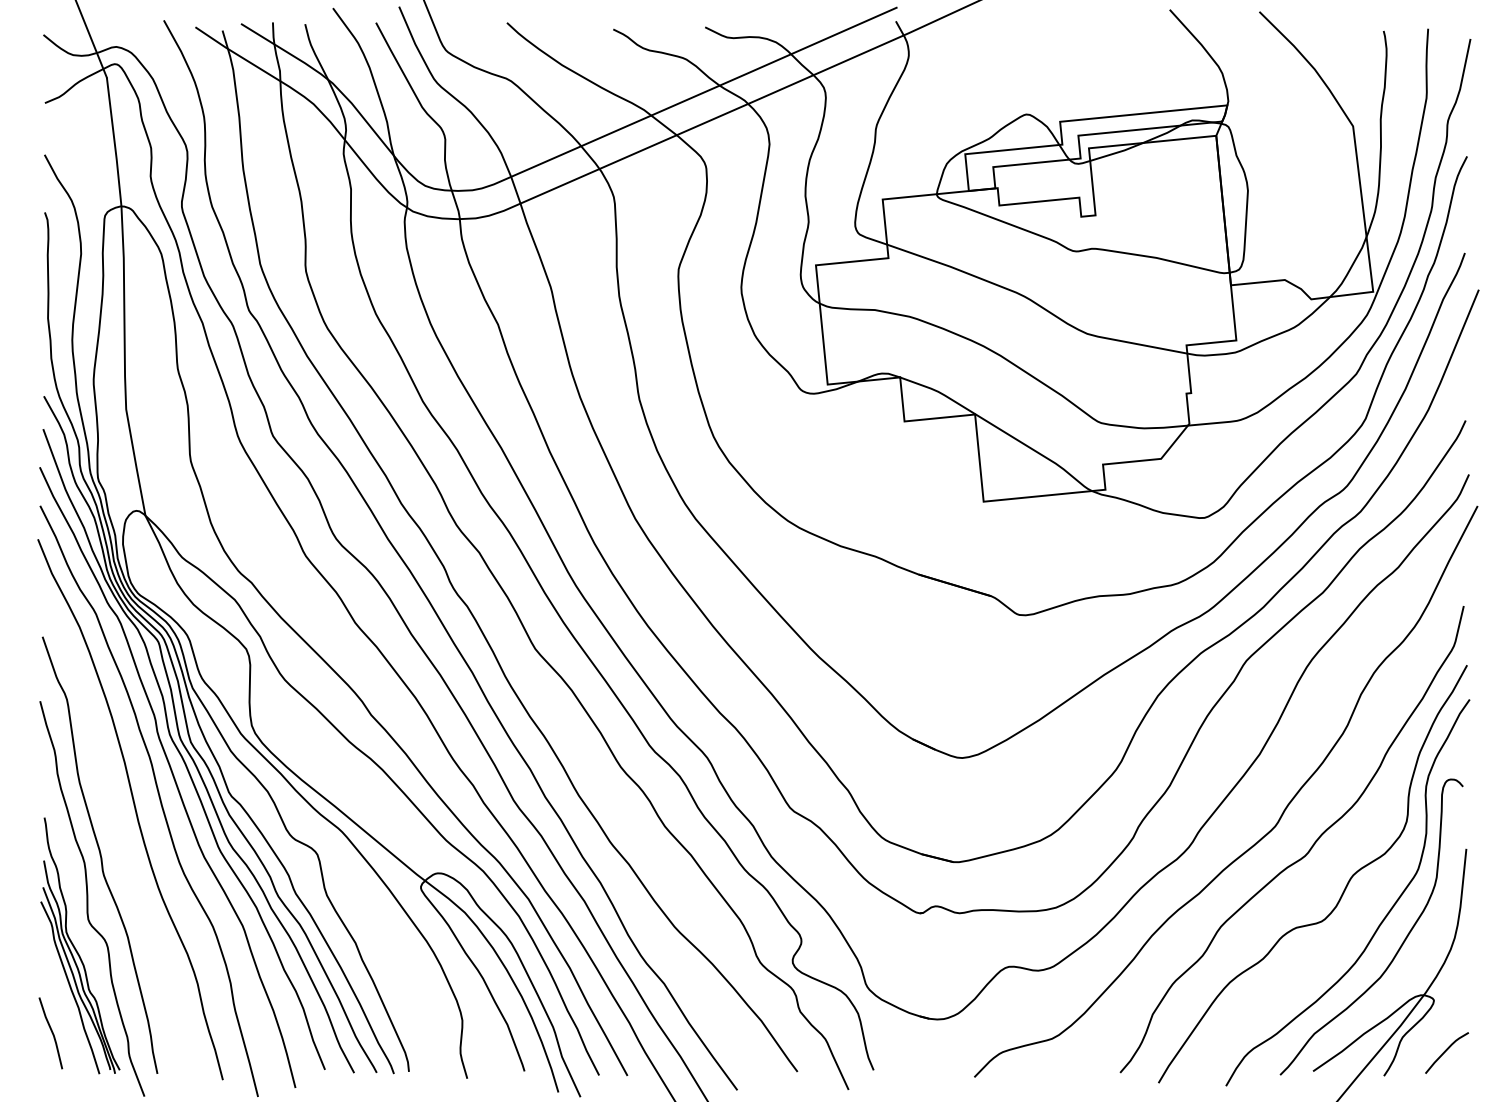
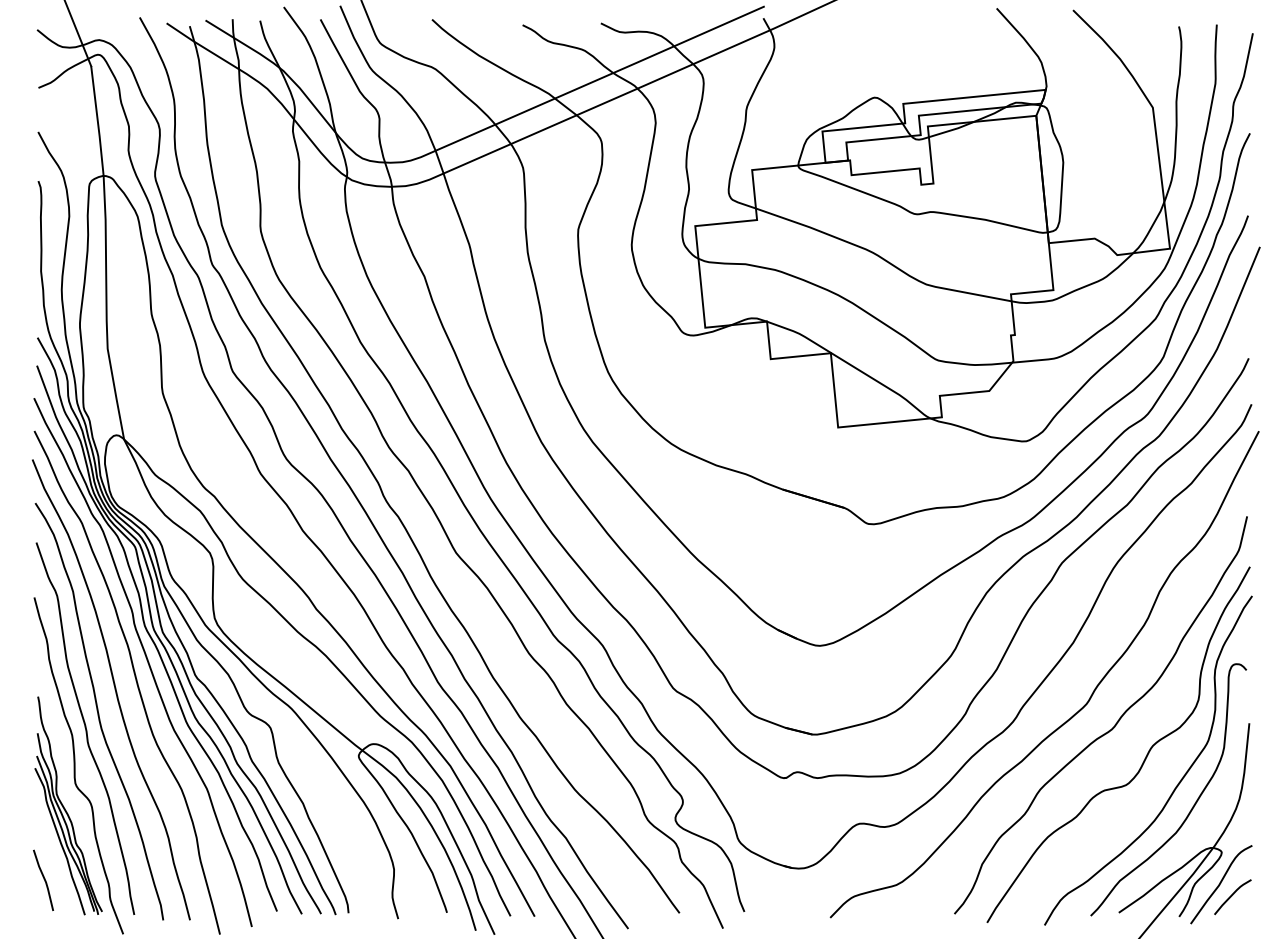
curve: (115, 835) -> (98, 711), added
curve: (1432, 1038) -> (1220, 884), added

